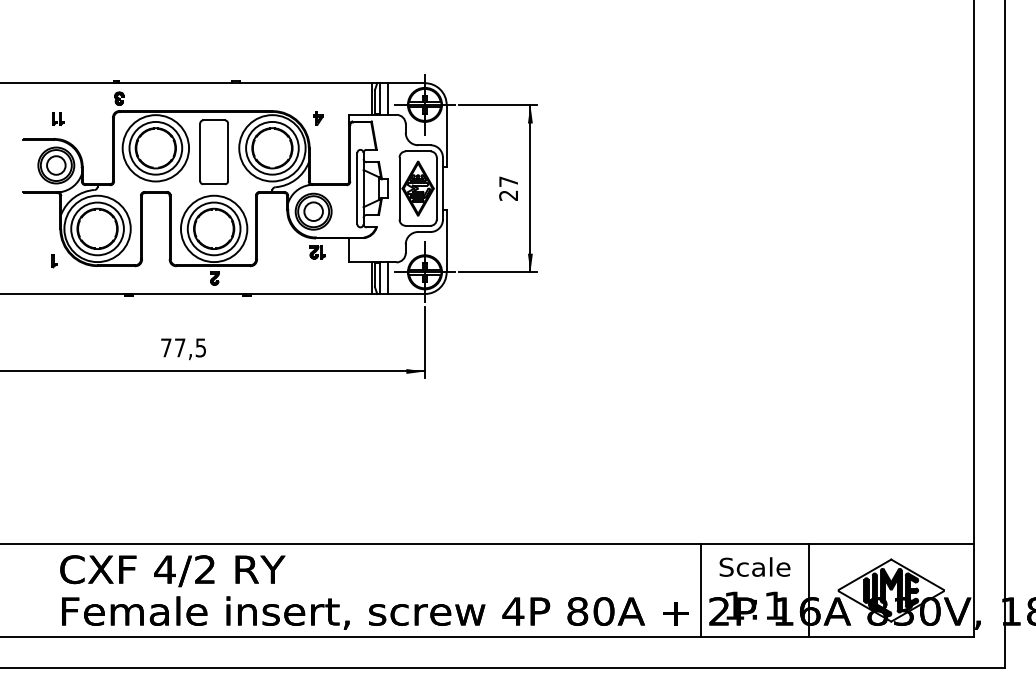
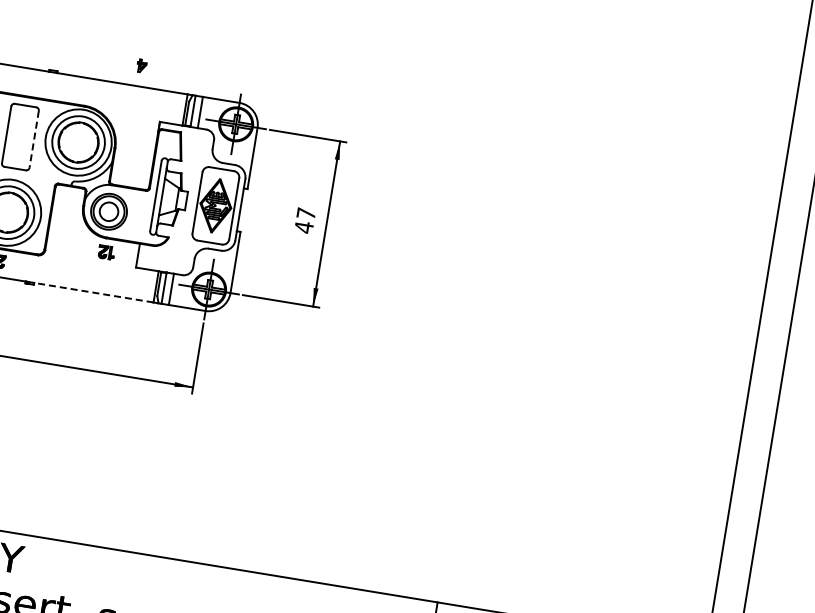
part: (318, 118) -> (141, 65), moved
line: (228, 152) -> (34, 139), solid -> dashed
text: (508, 195) -> (303, 227), 27 -> 47
line: (311, 294) -> (93, 293), solid -> dashed

